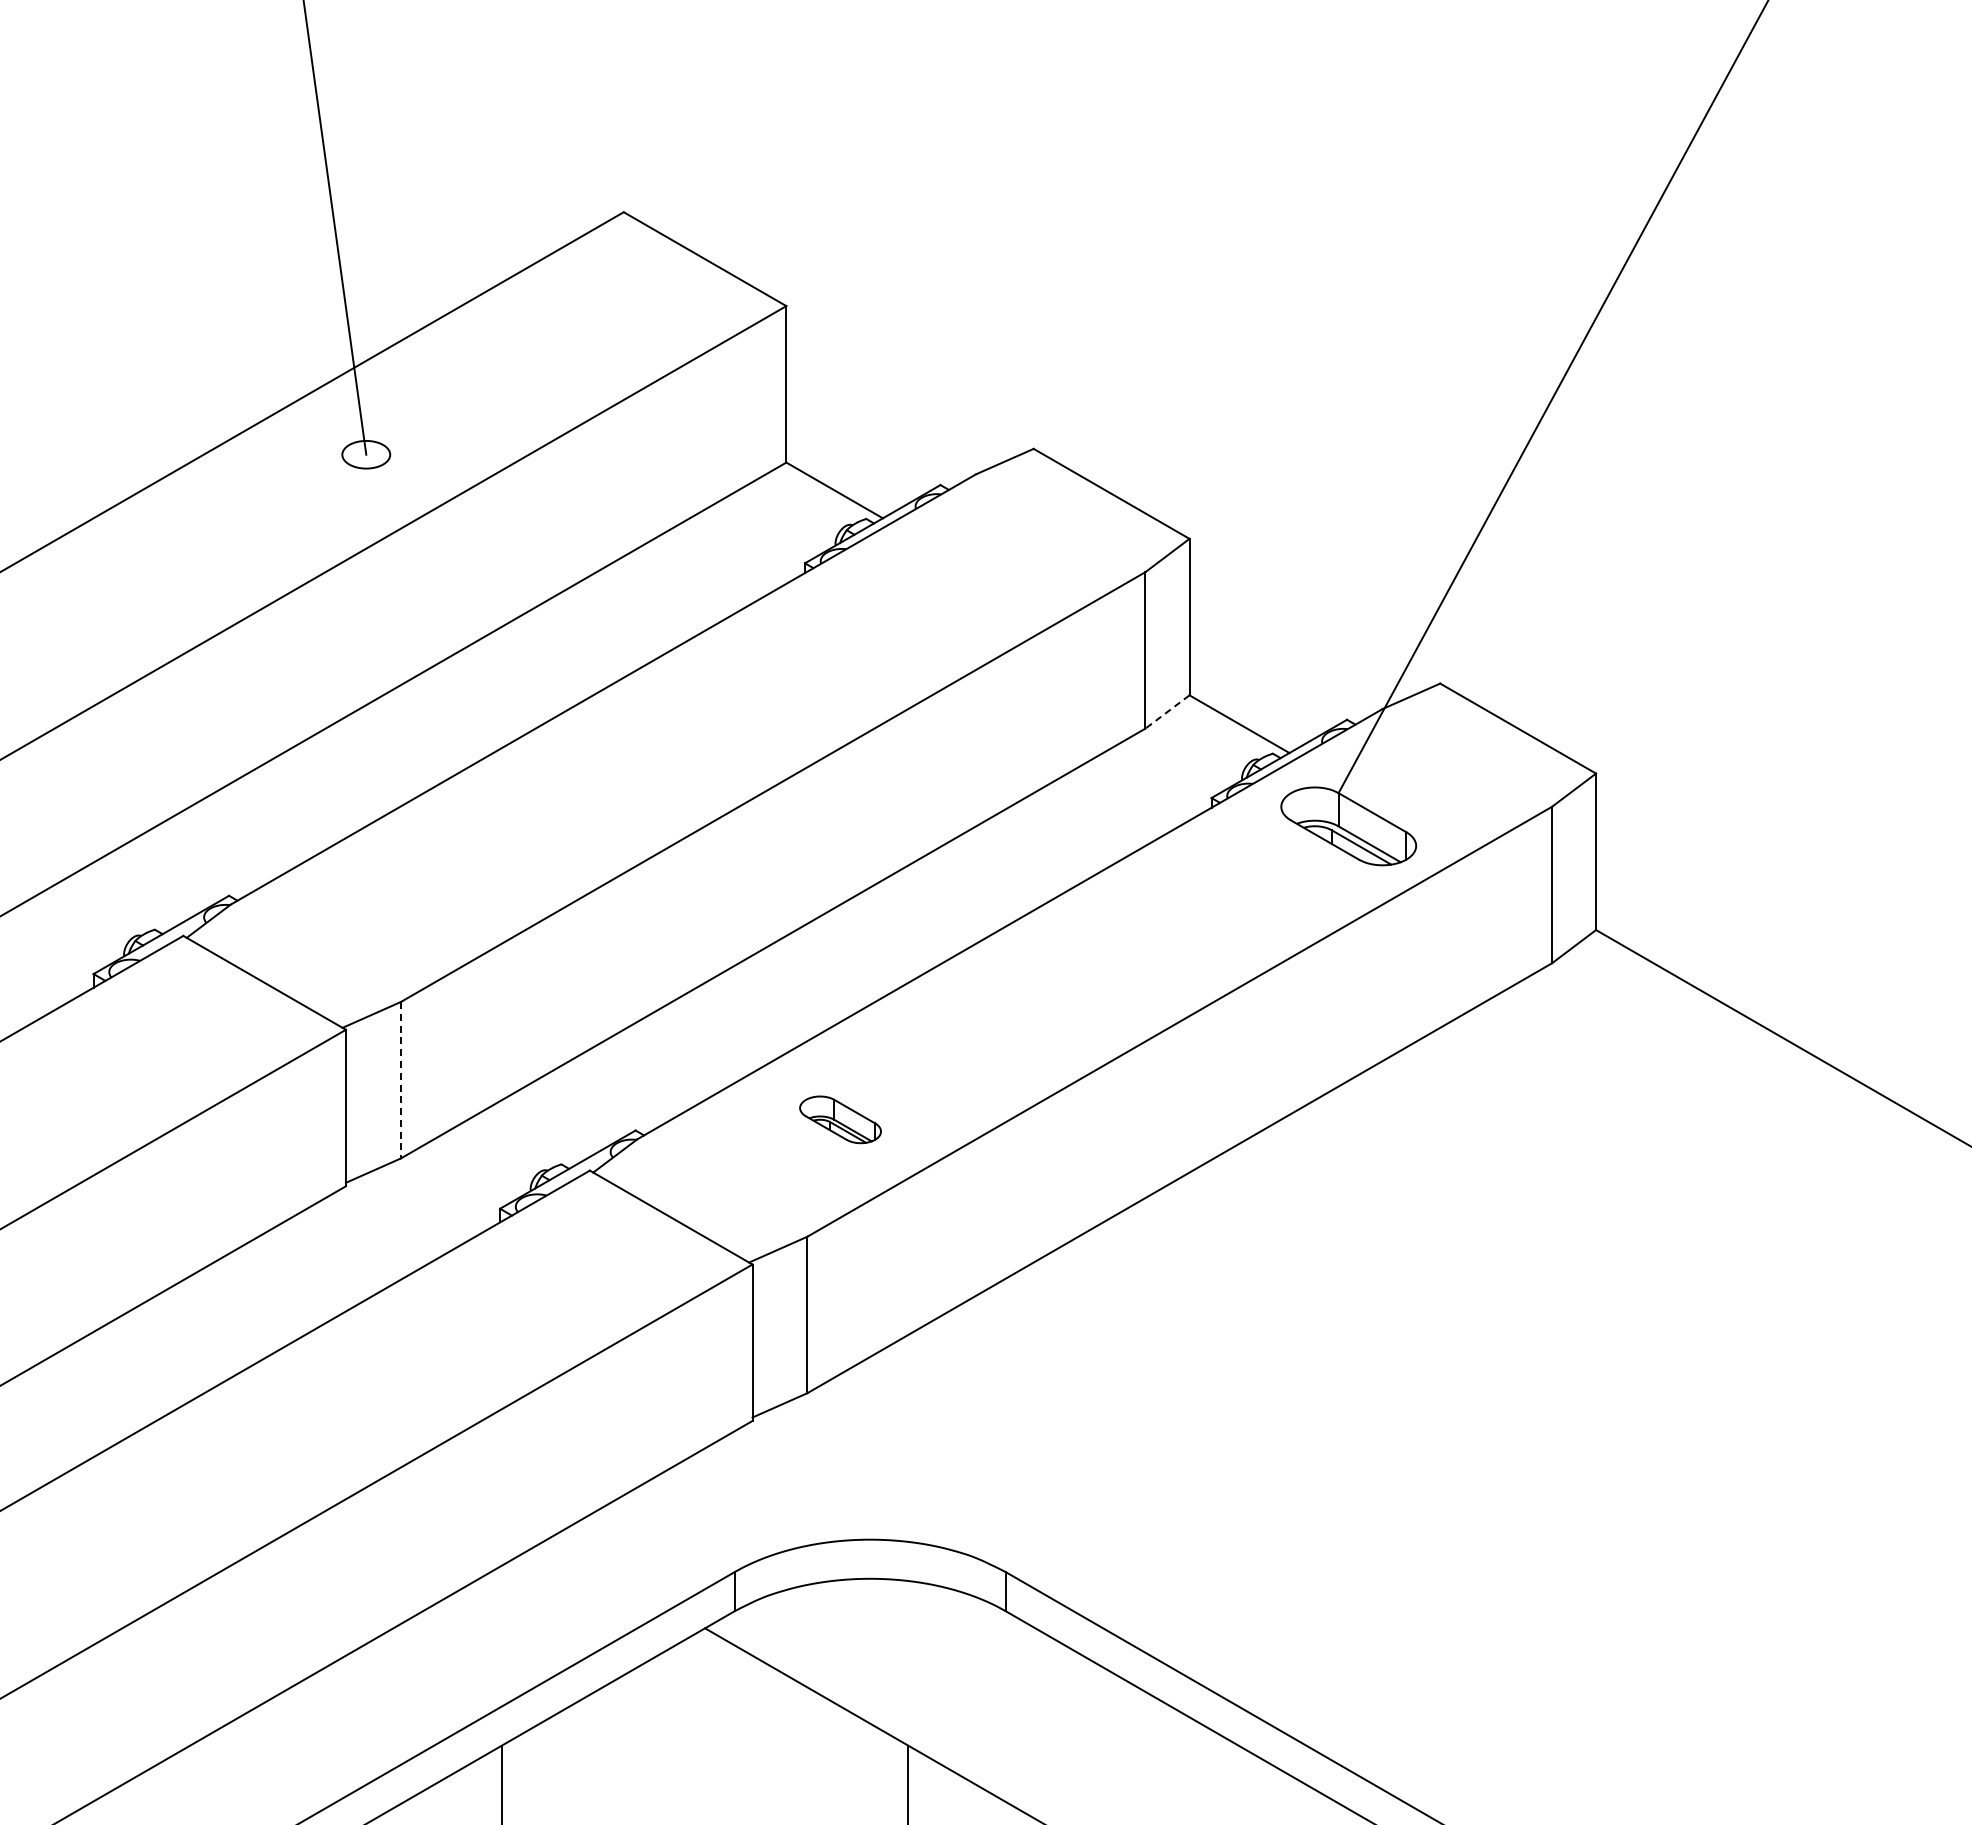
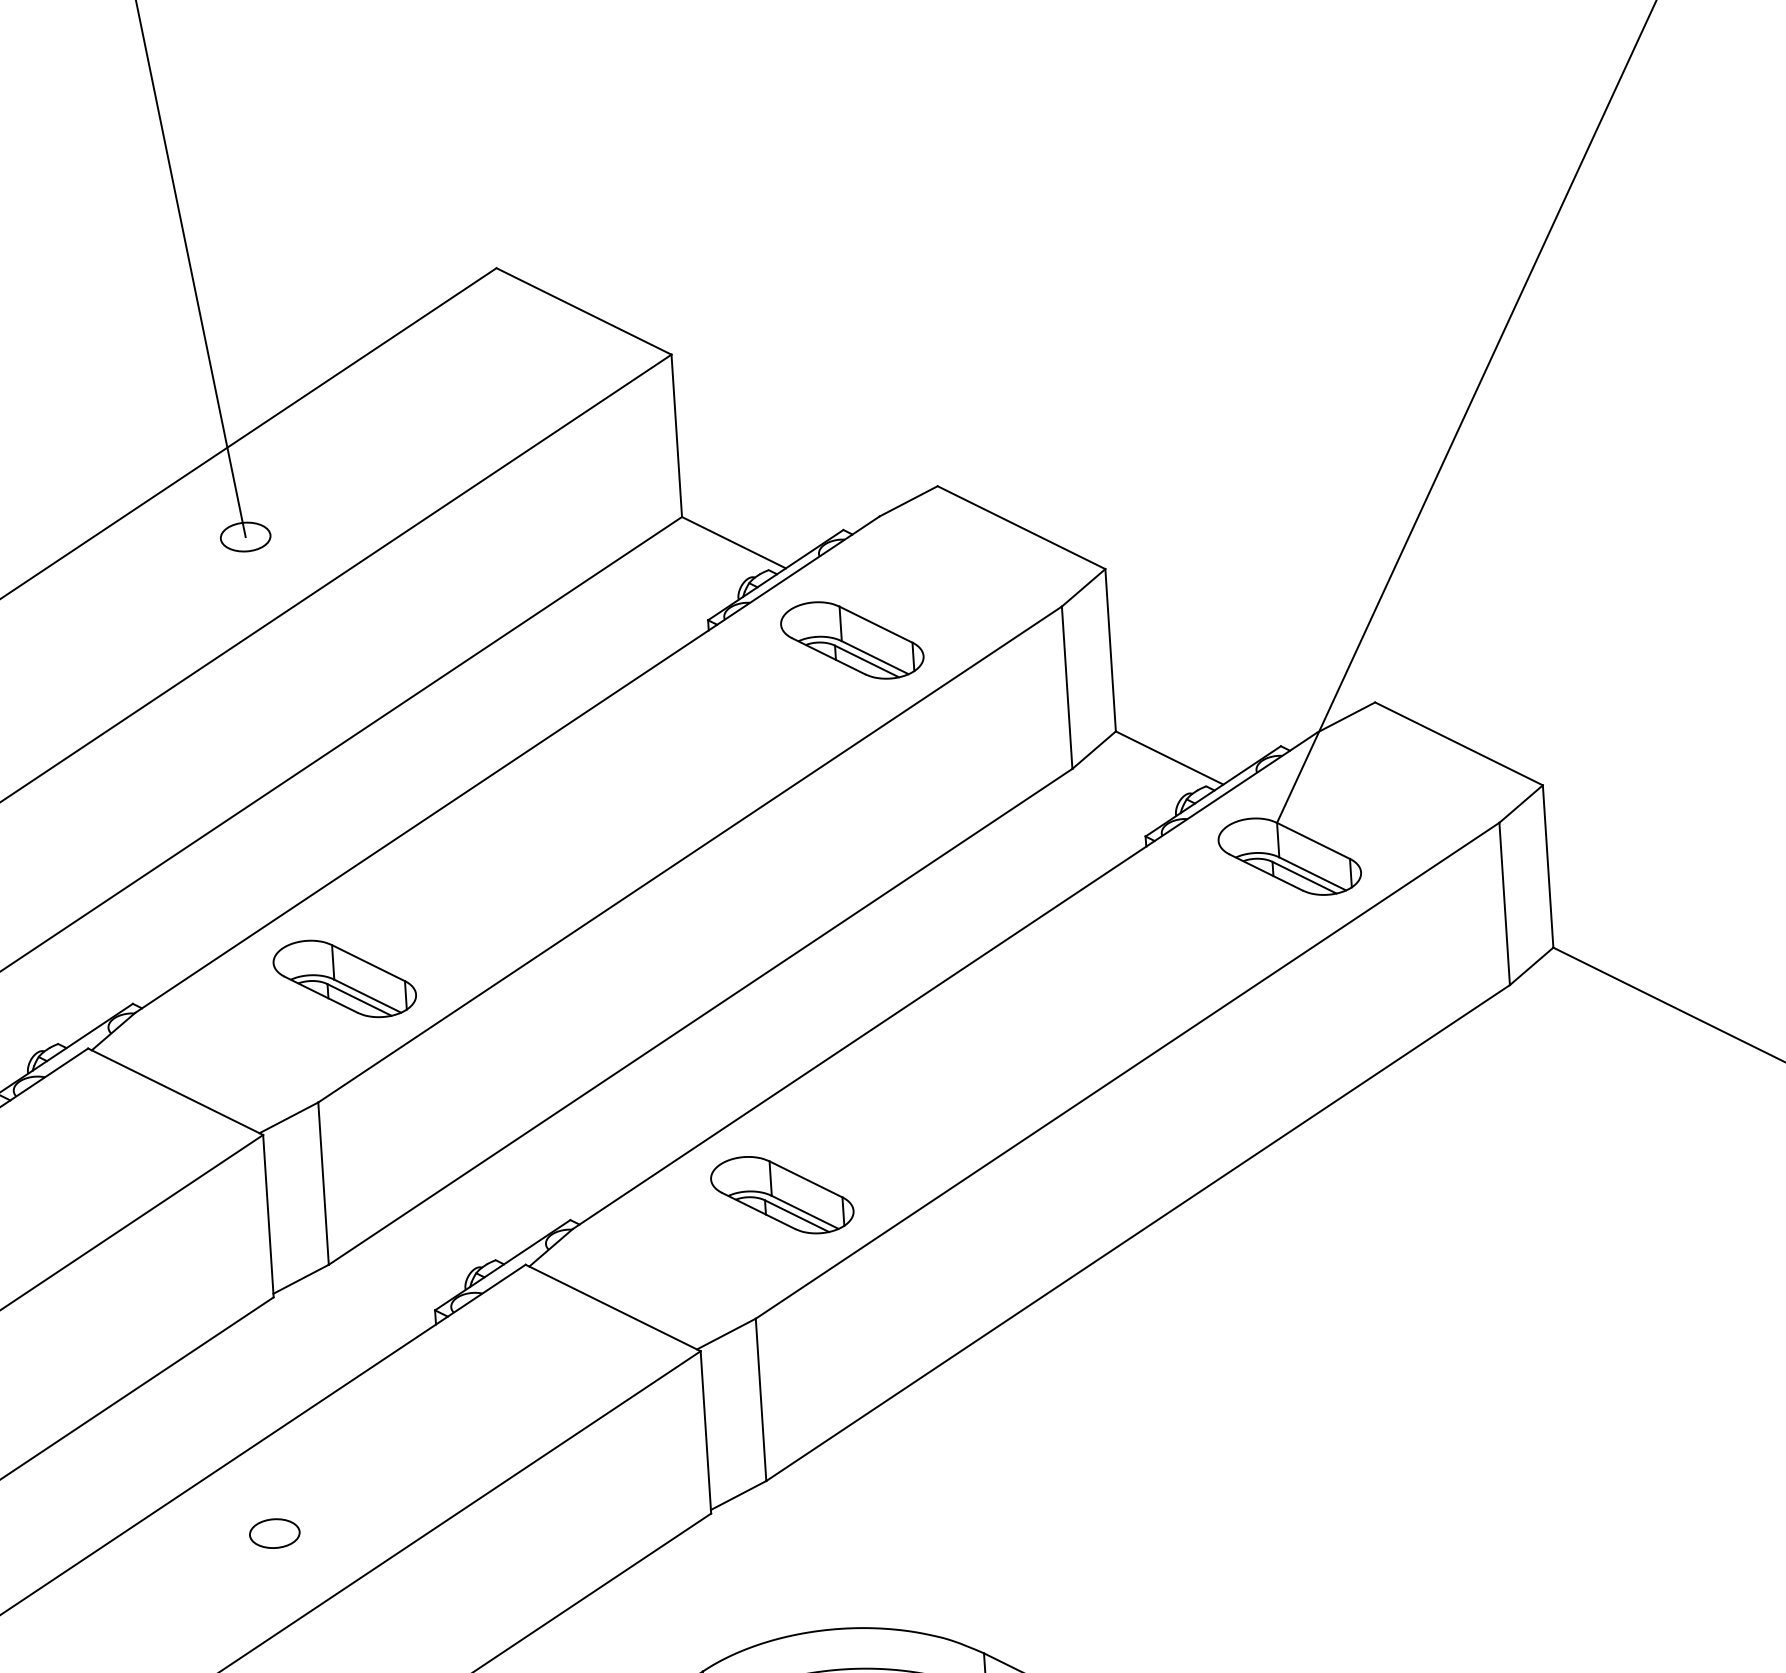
part: (941, 591) -> (851, 640), added
line: (1167, 711) -> (1094, 749), dashed -> solid
part: (433, 884) -> (344, 978), added
line: (400, 1080) -> (323, 1183), dashed -> solid
part: (840, 1119) -> (782, 1194), size x1.67
part: (332, 1412) -> (274, 1532), added

